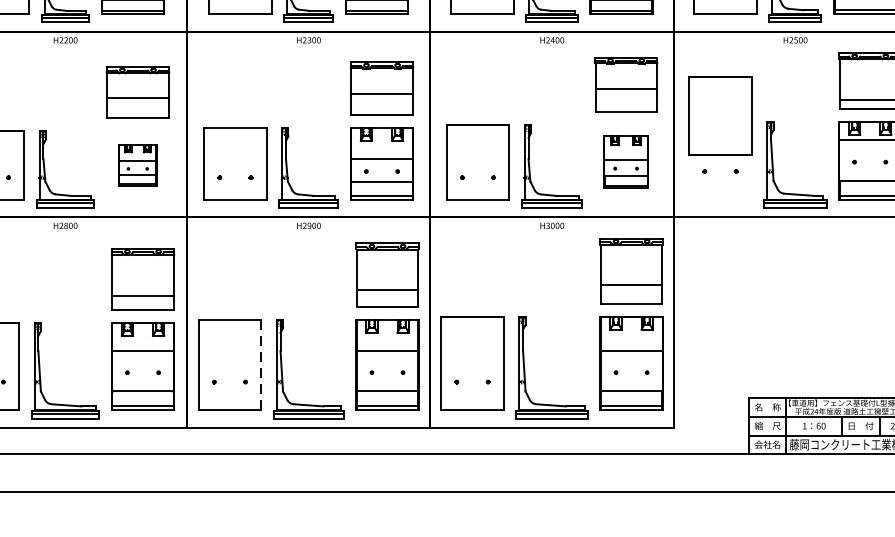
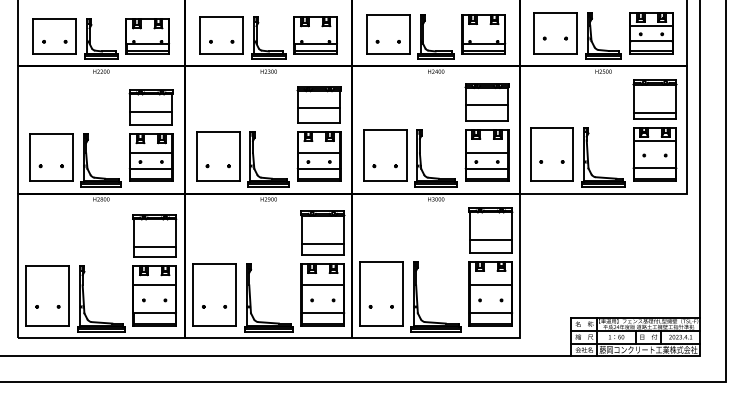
part: (719, 115) -> (551, 154), moved
part: (625, 162) -> (486, 155), size x1.43
part: (136, 165) -> (150, 157), size x1.67
line: (260, 364) -> (235, 294), dashed -> solid

